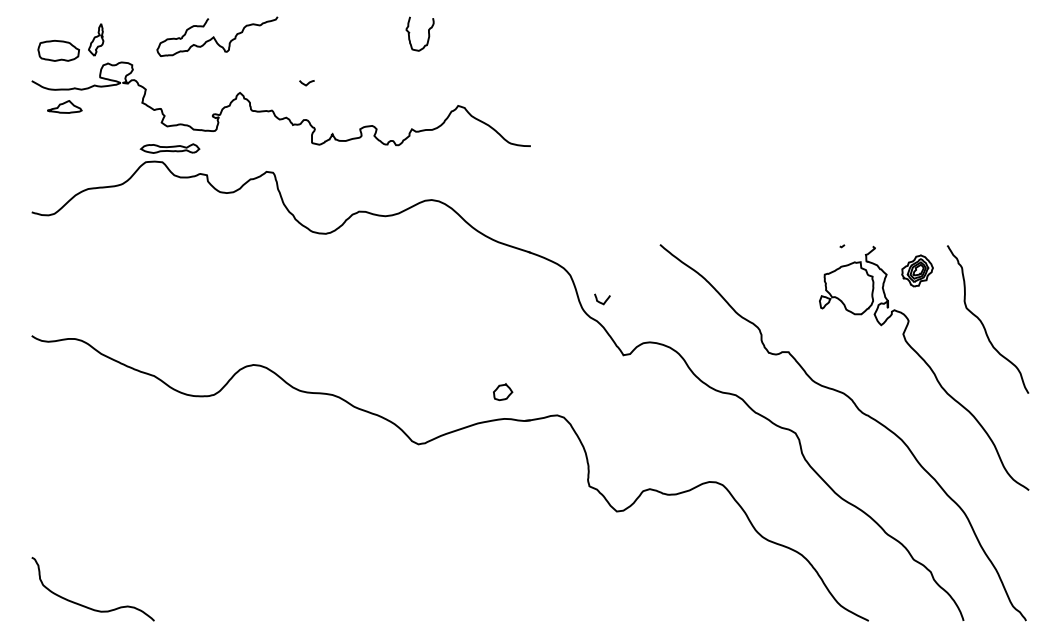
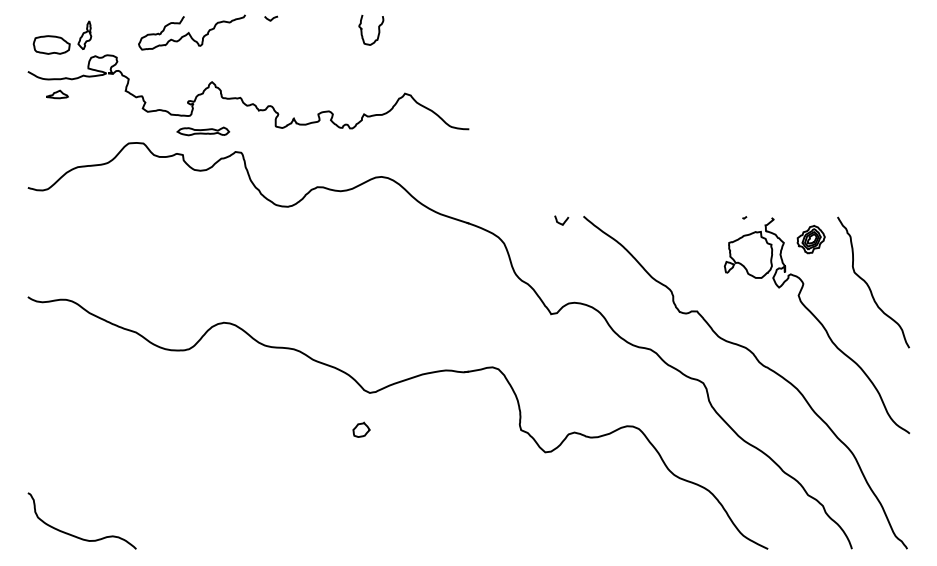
curve: (306, 83) -> (270, 19), moved
part: (65, 106) -> (57, 94), size x0.71
part: (169, 148) -> (202, 131), moved
curve: (600, 301) -> (560, 222), moved
part: (503, 392) -> (361, 430), moved

